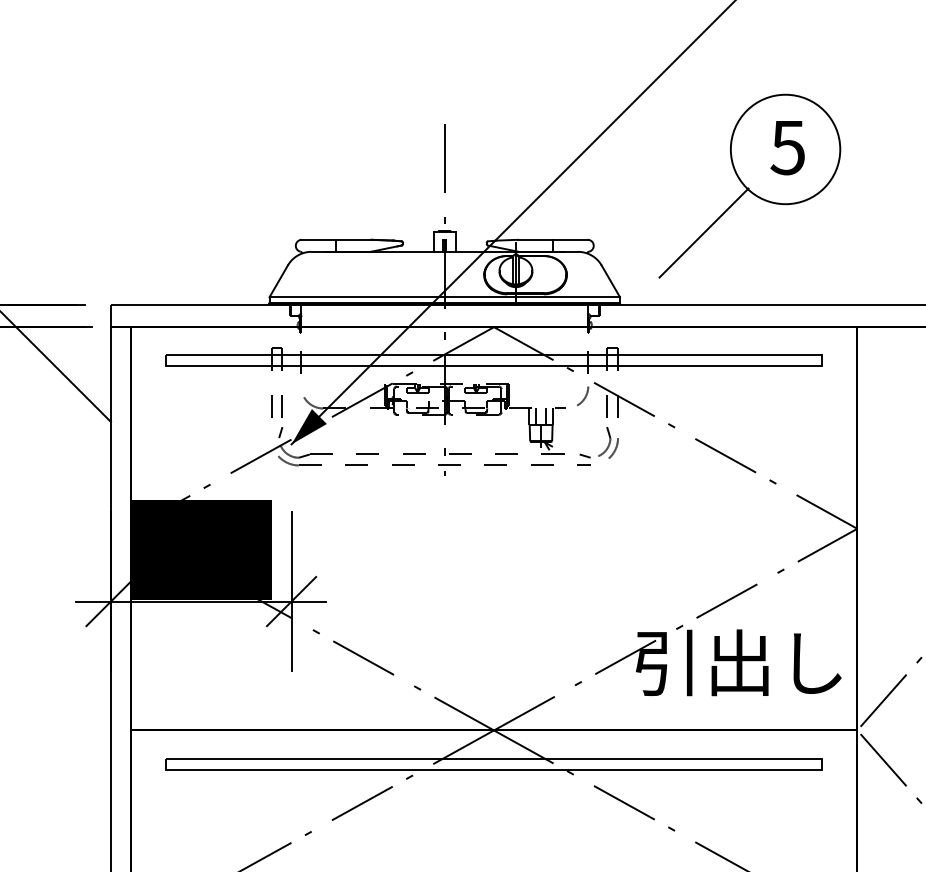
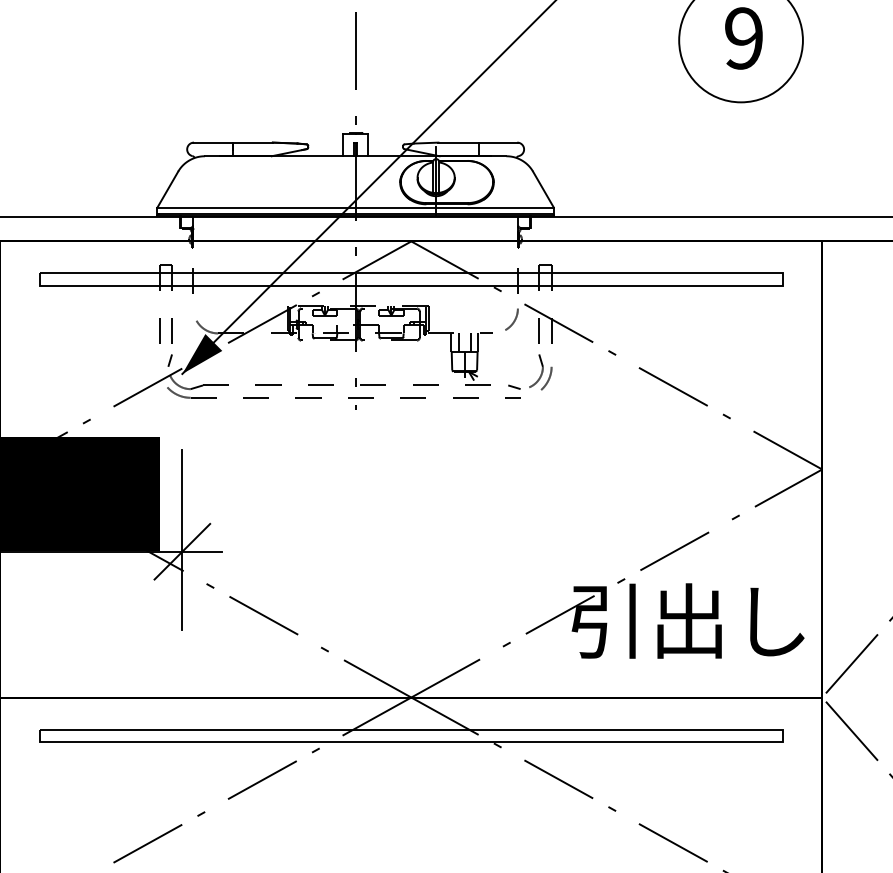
text: (787, 147) -> (743, 38), 5 -> 9
line: (703, 232) -> (648, 134), removed

